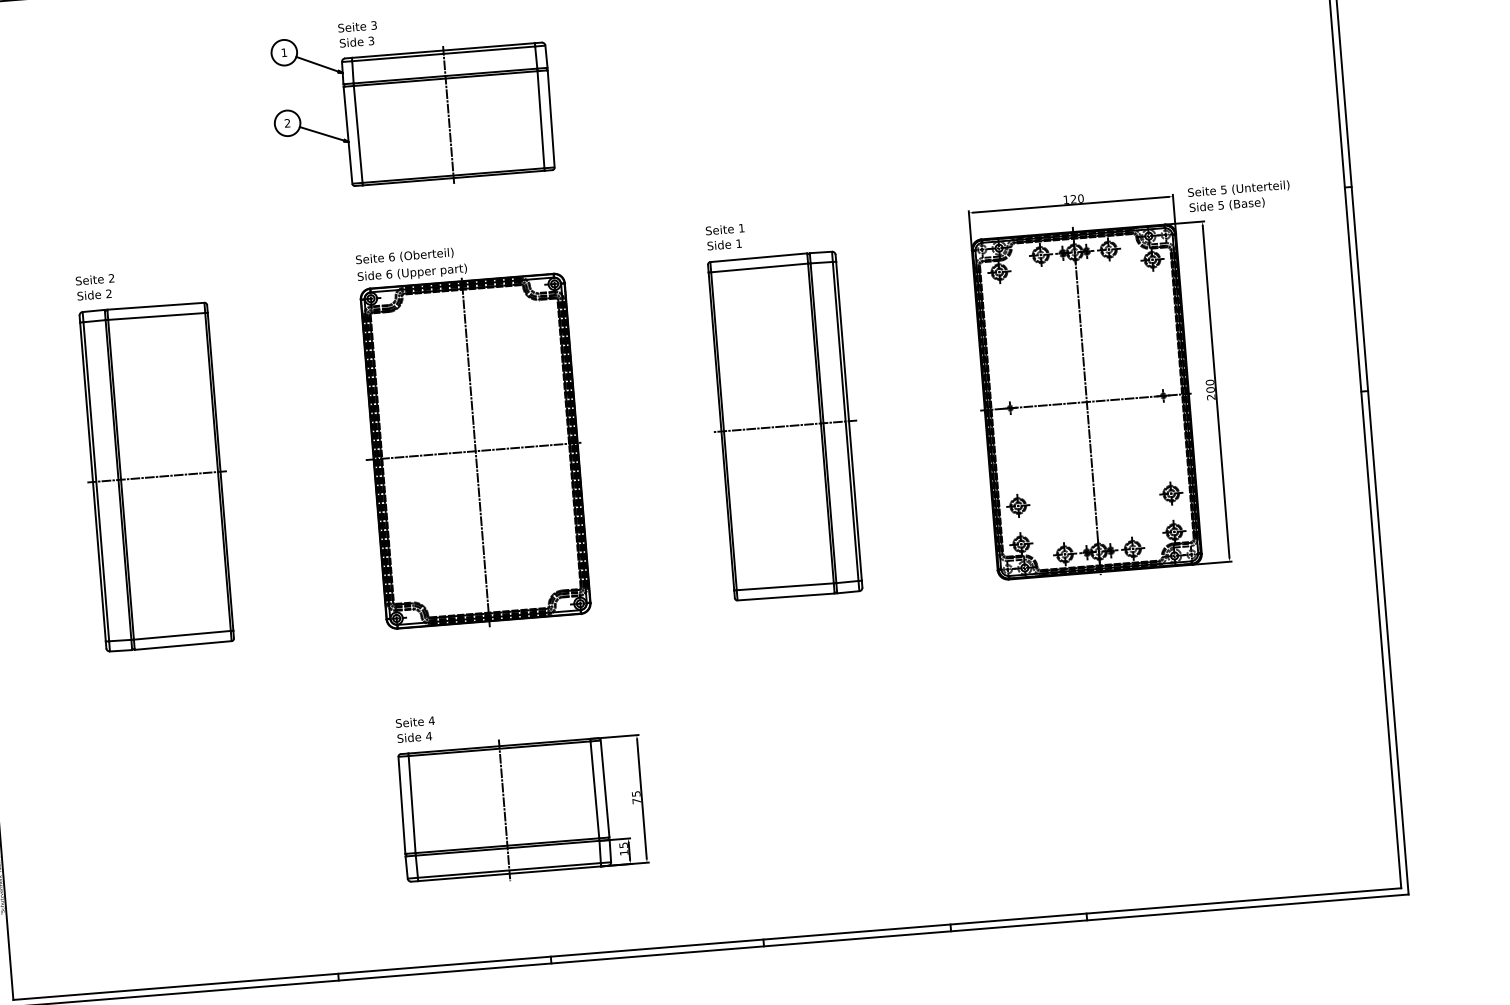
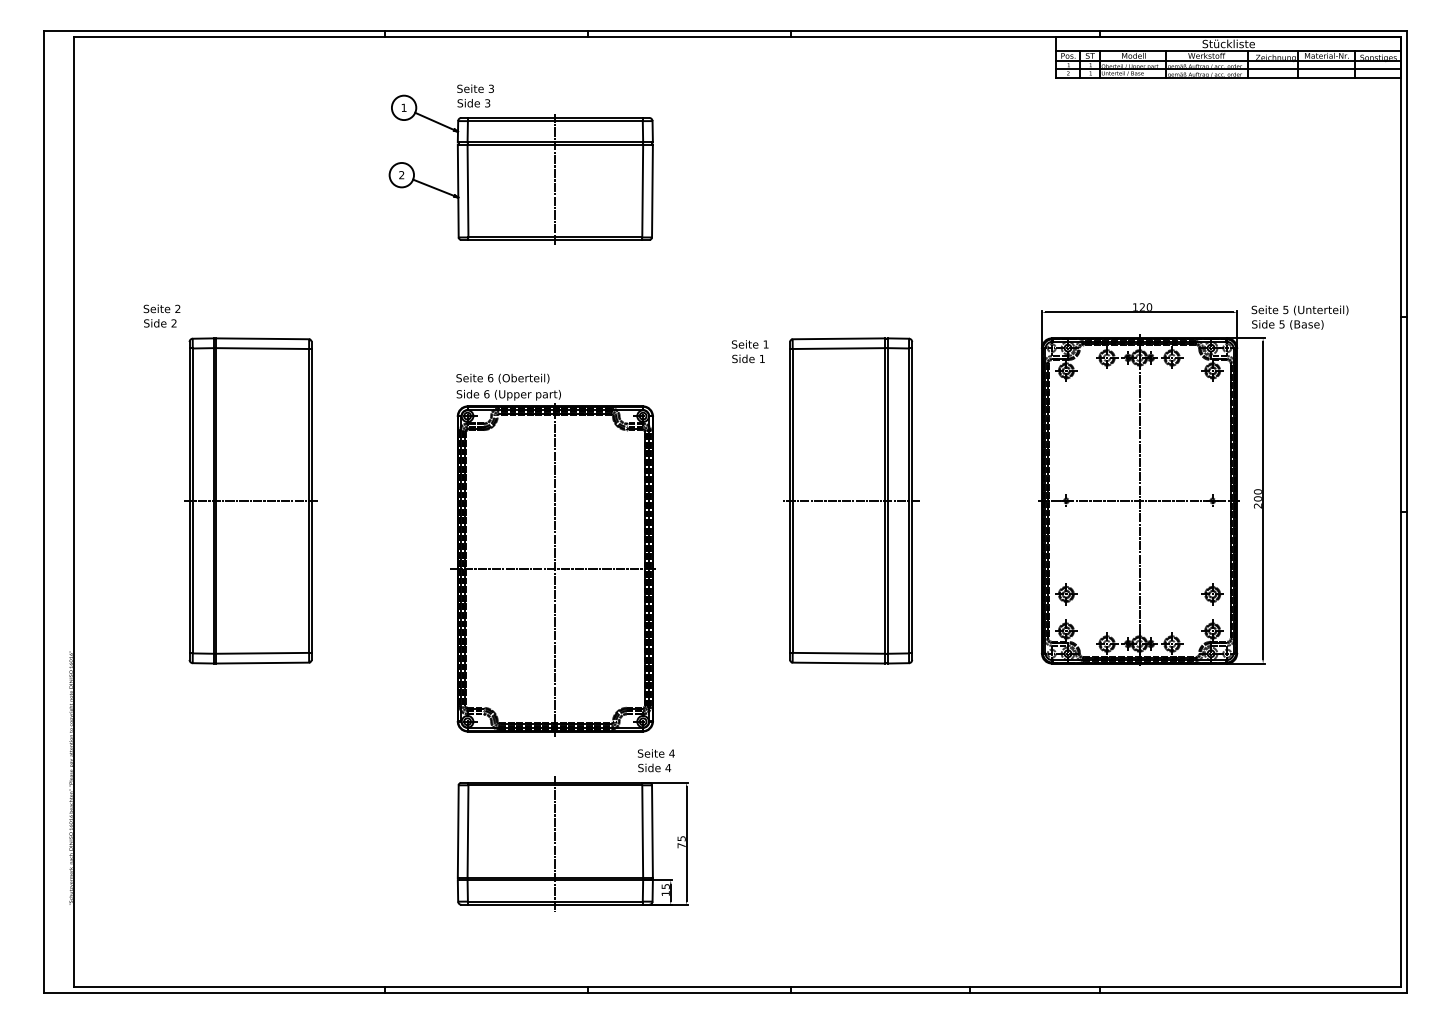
text: (726, 236) -> (750, 351), moved
text: (95, 286) -> (161, 315), moved
part: (471, 436) -> (552, 554), moved
text: (416, 729) -> (656, 760), moved

